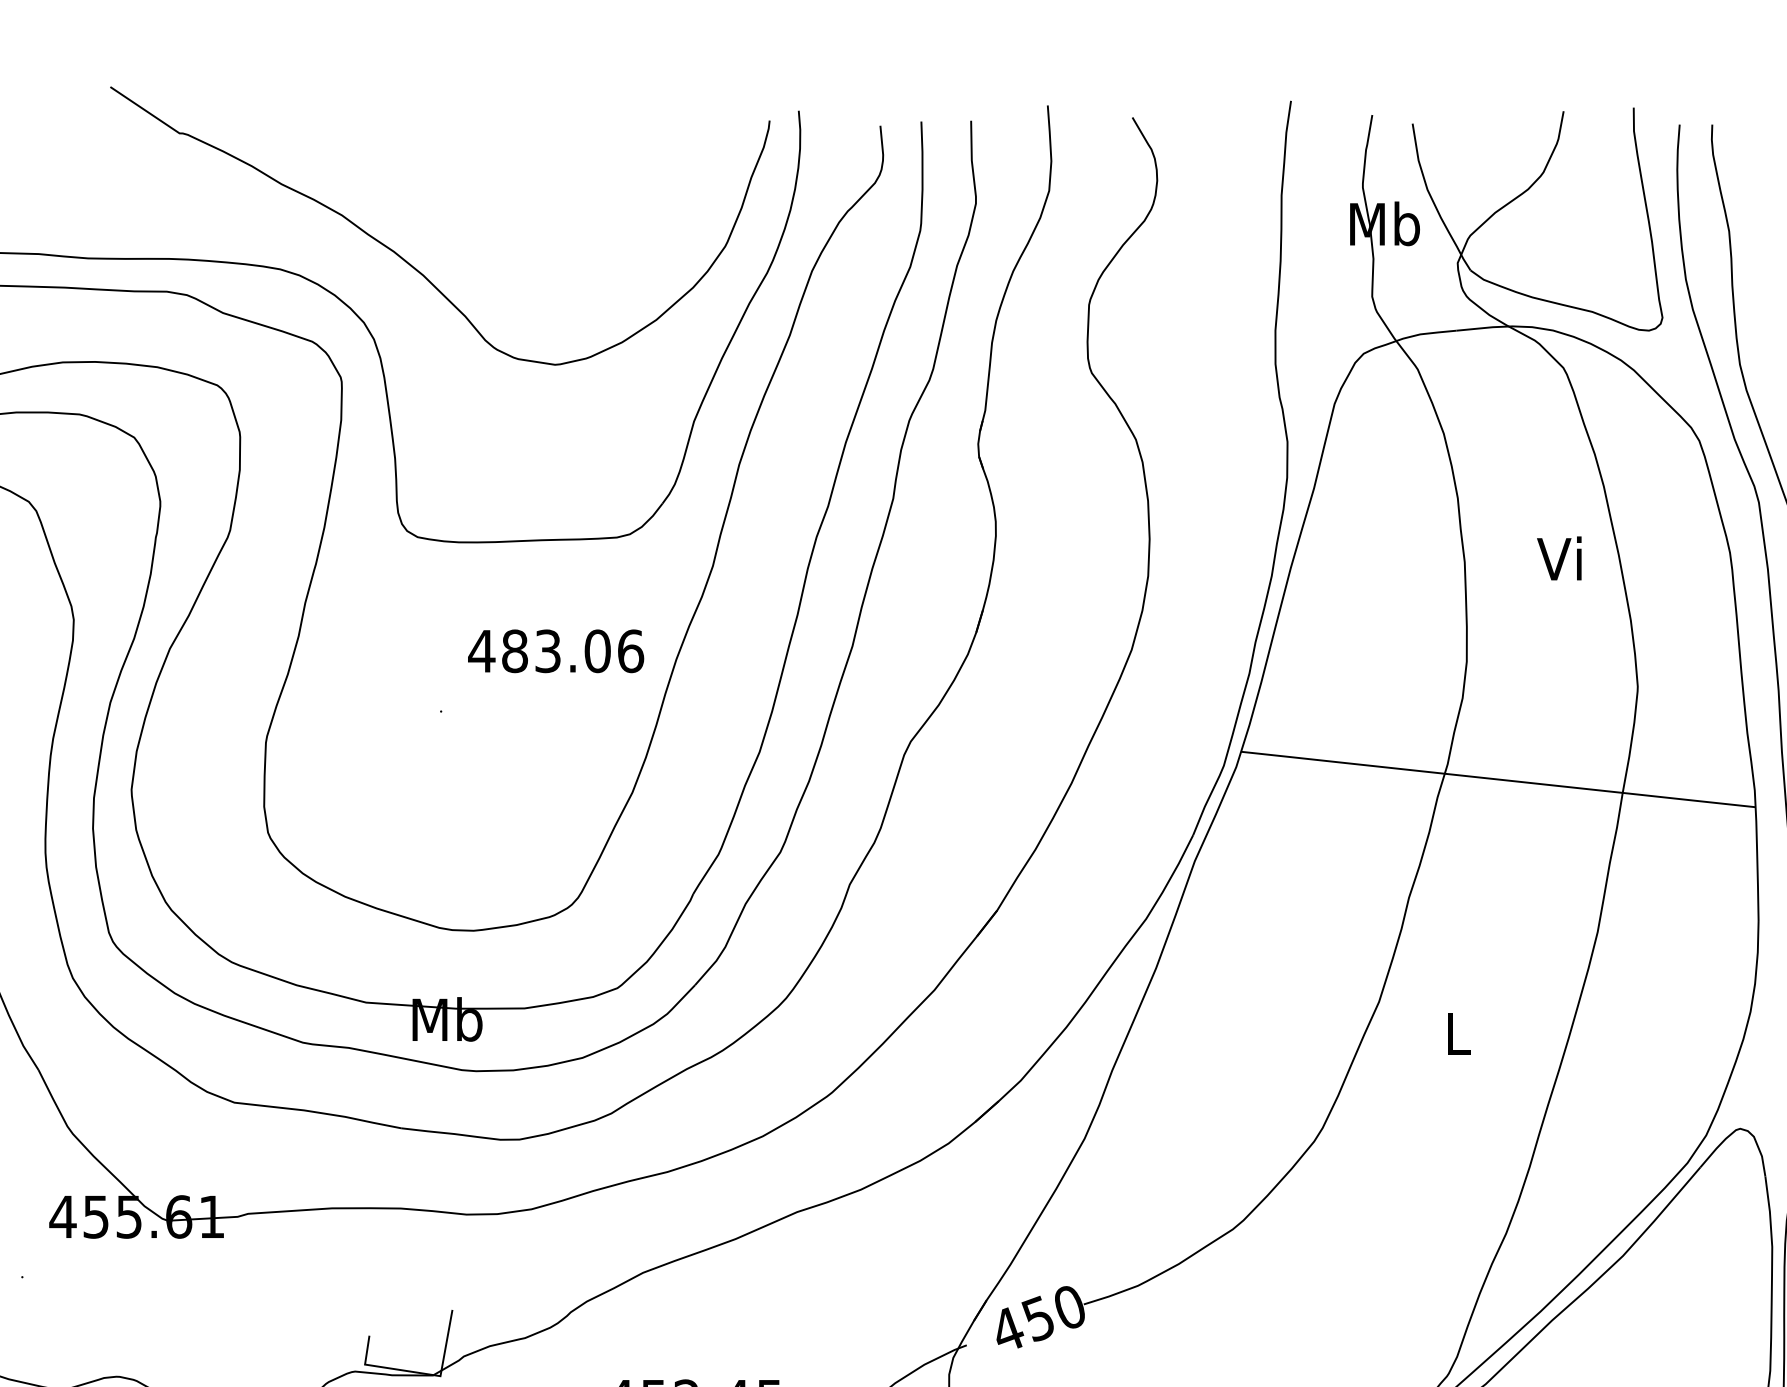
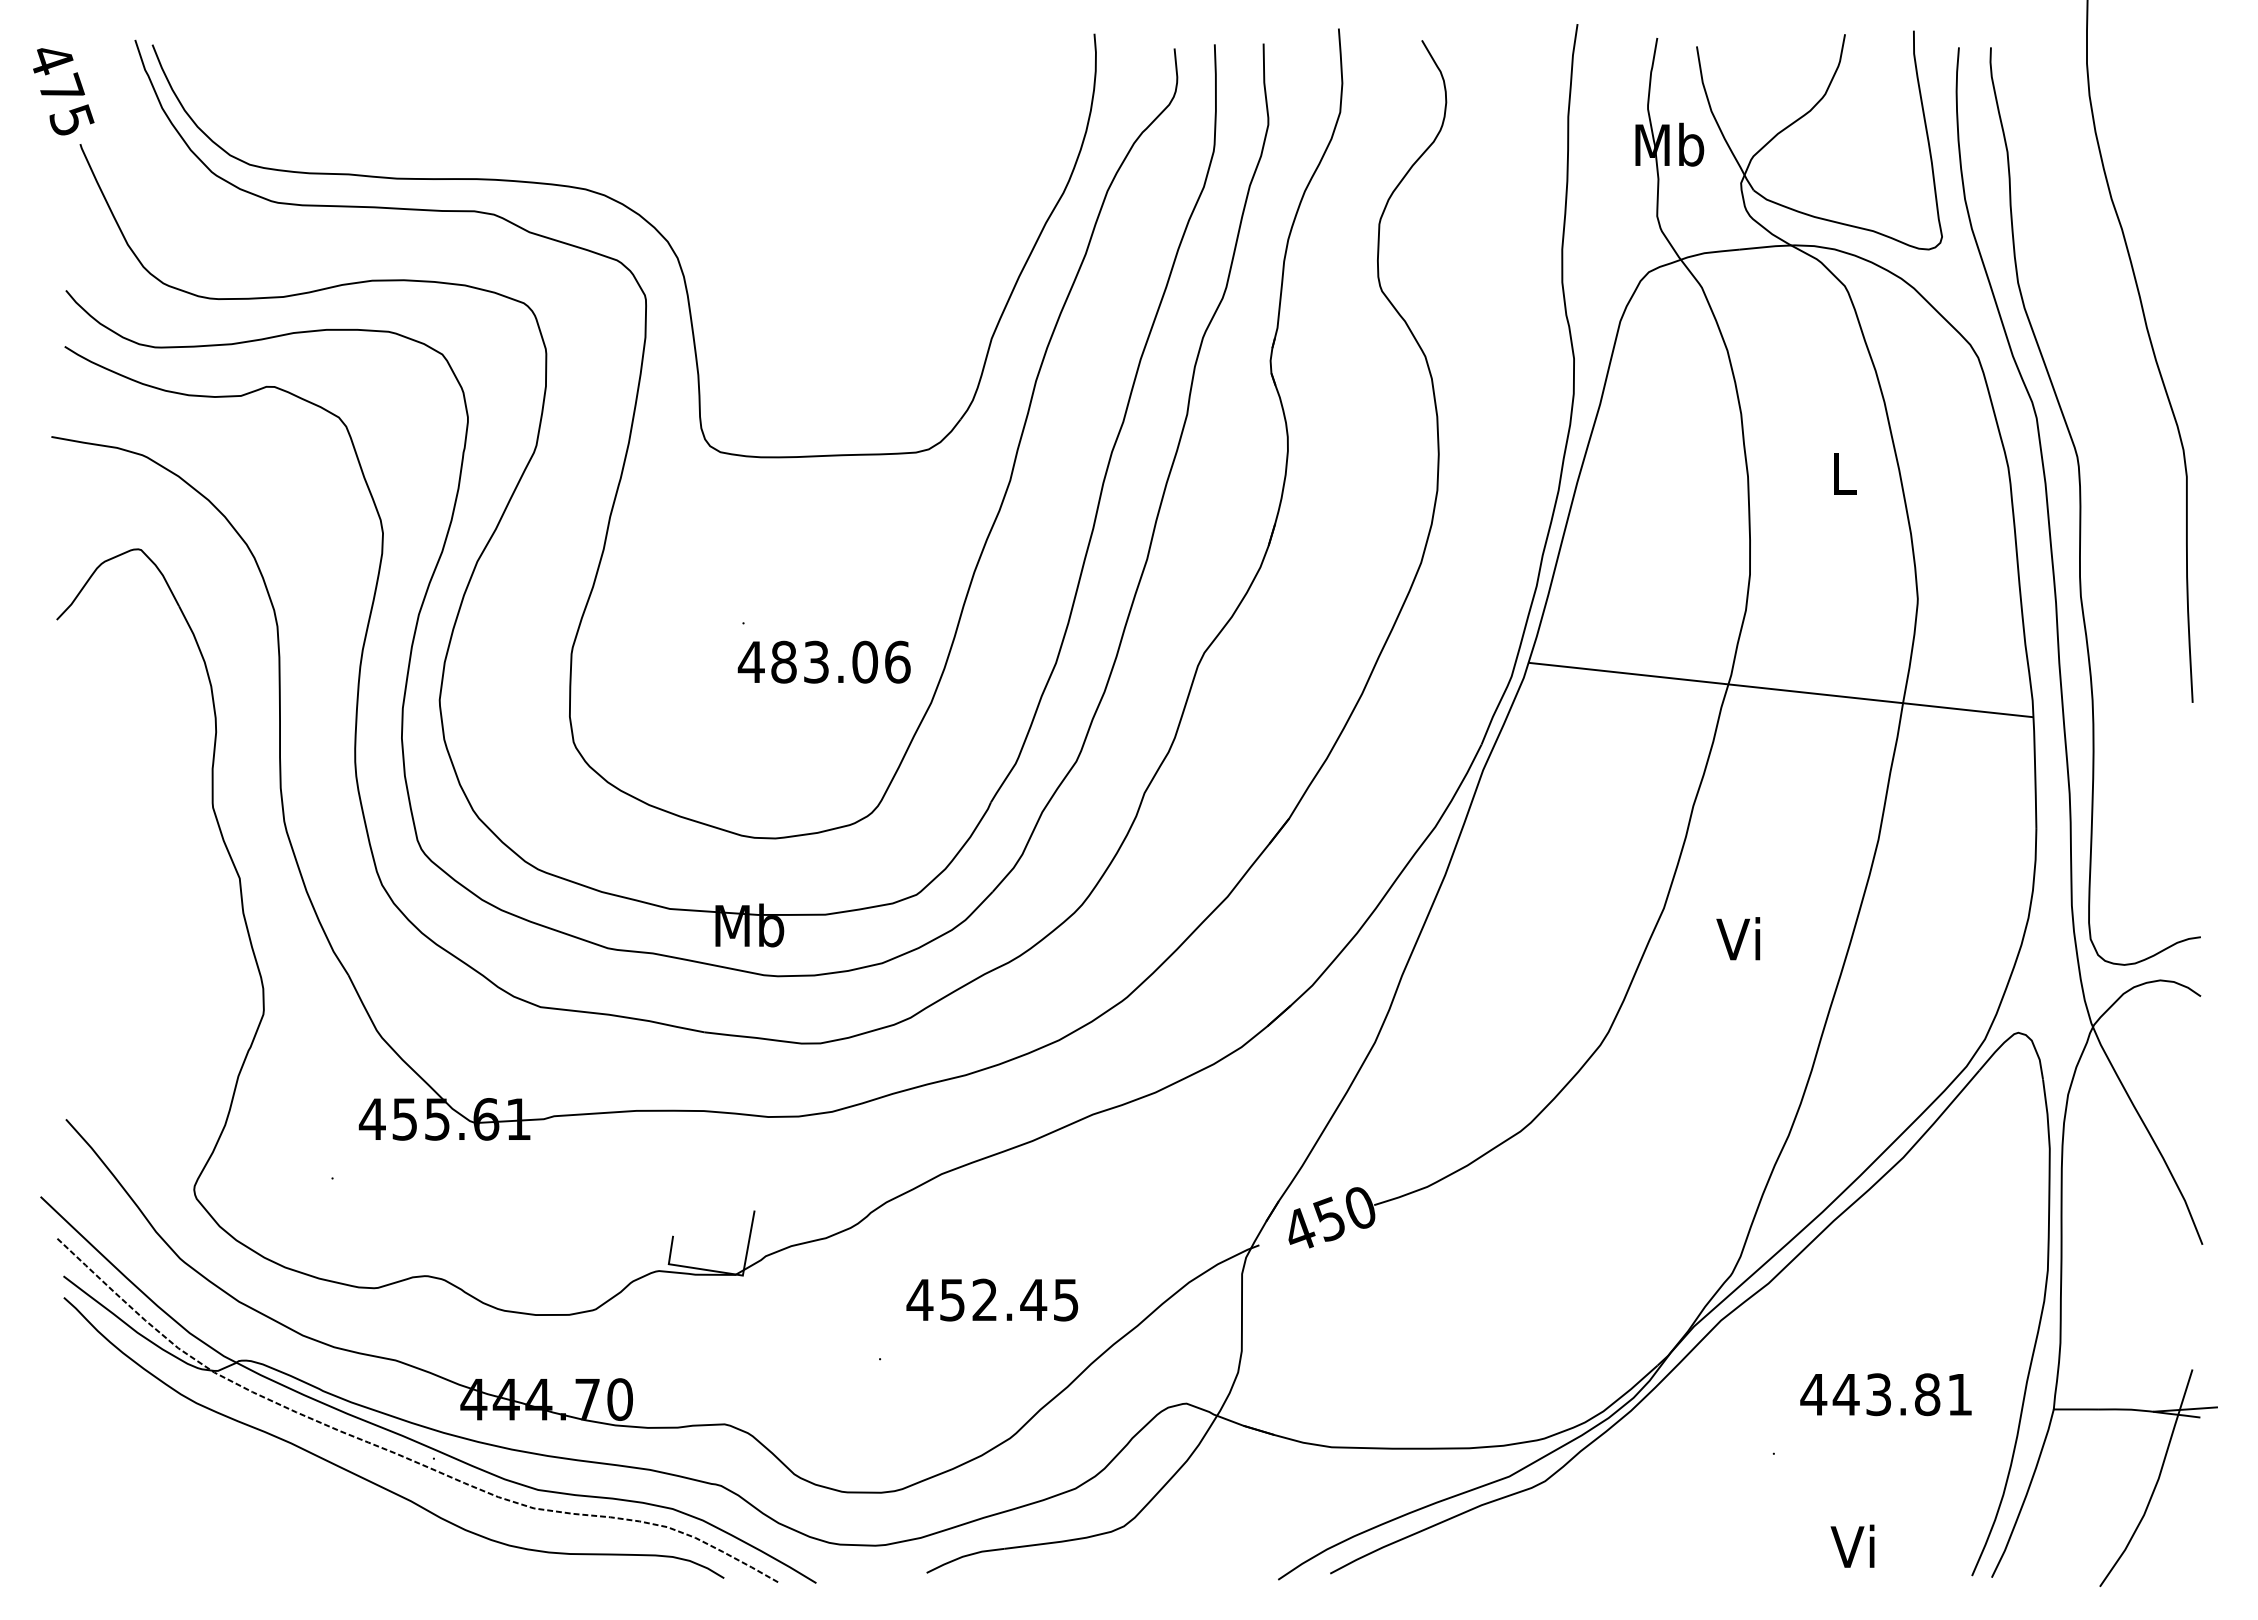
curve: (411, 264) -> (714, 184), removed
text: (1558, 557) -> (1840, 472), Vi -> L
text: (555, 650) -> (823, 661), moved
text: (1455, 1032) -> (1738, 938), L -> Vi

